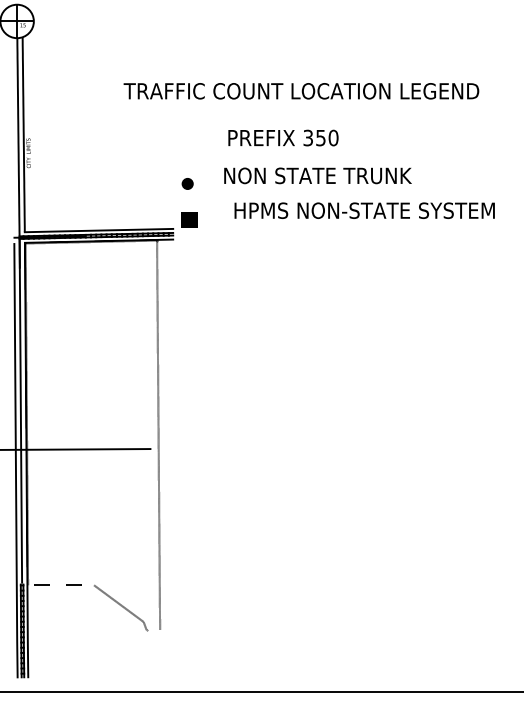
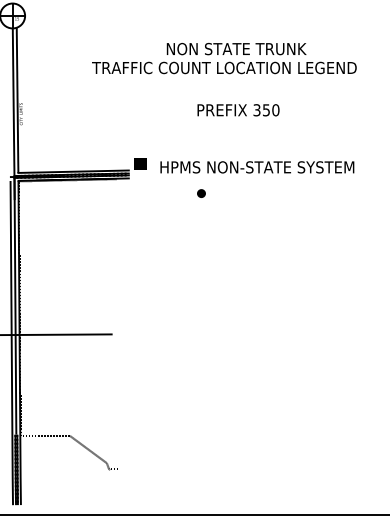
text: (283, 137) -> (238, 109), moved
text: (317, 175) -> (236, 48), moved
part: (187, 183) -> (201, 193), moved
text: (364, 210) -> (257, 167), moved
line: (158, 435) -> (117, 324), removed

